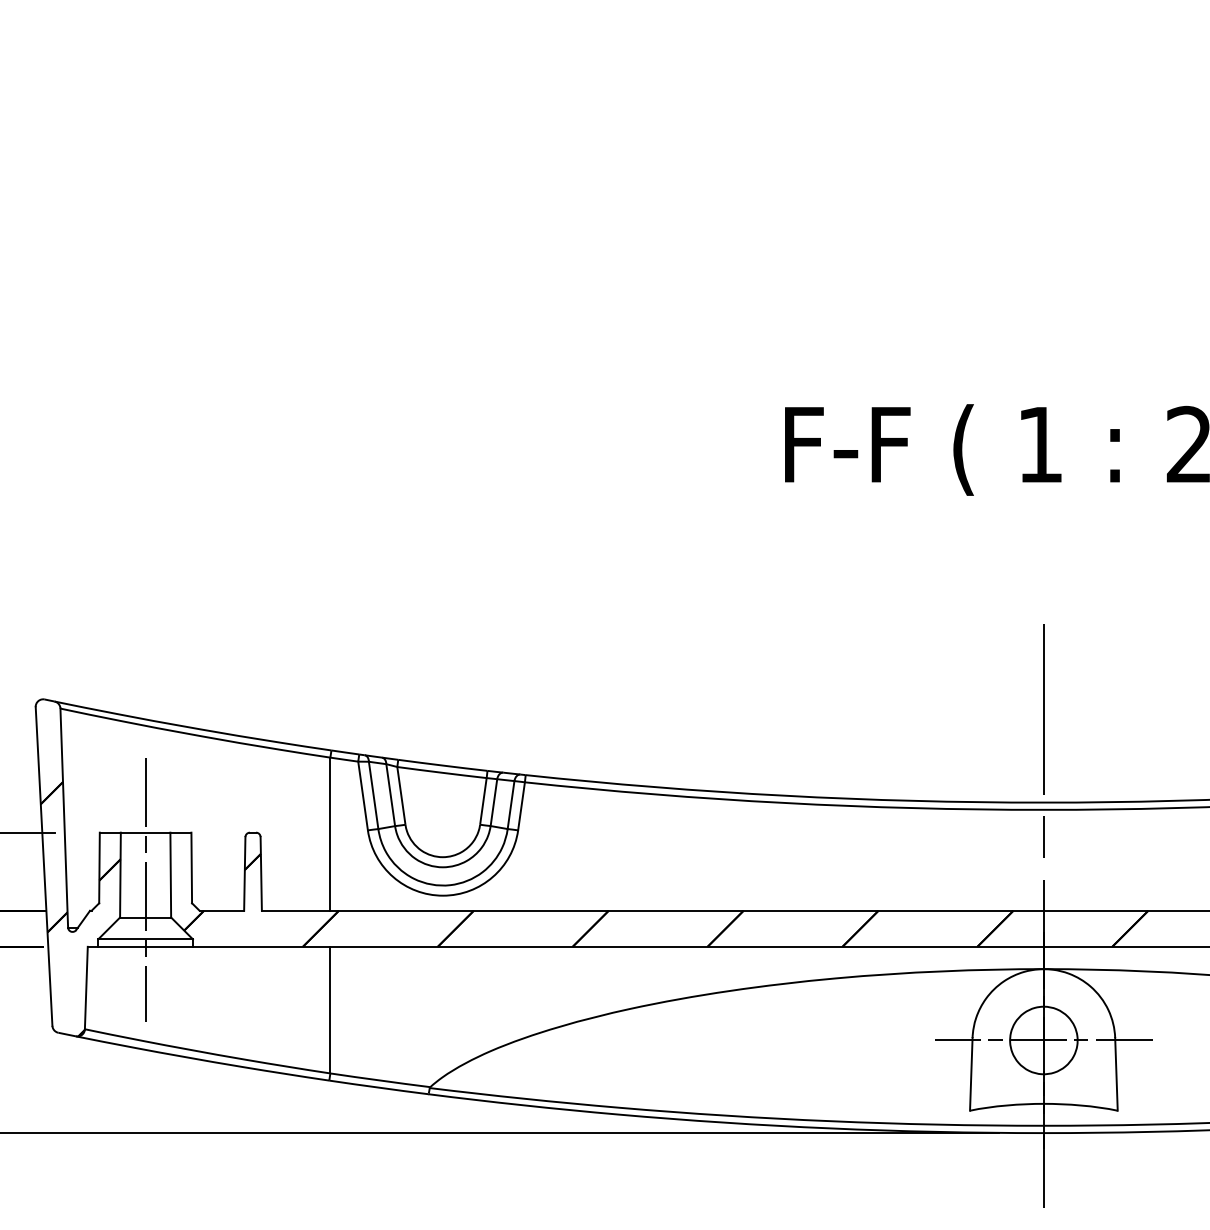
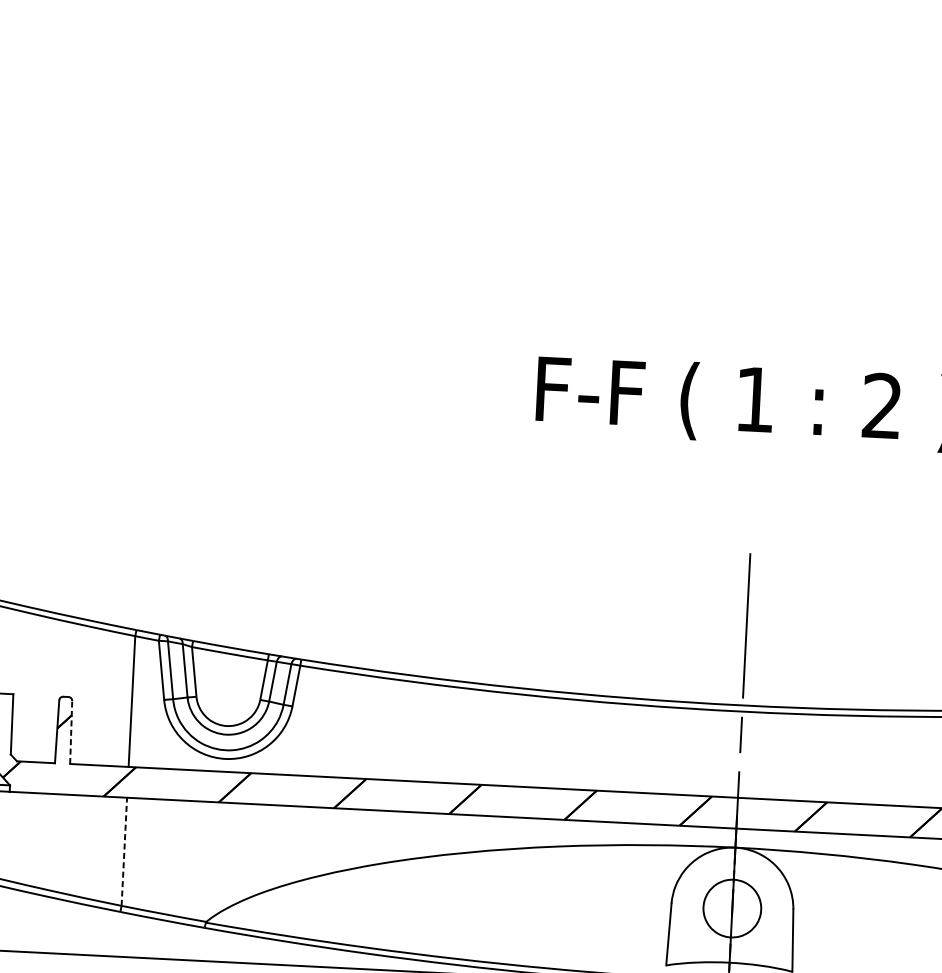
line: (261, 873) -> (71, 732), solid -> dashed
line: (330, 1009) -> (124, 851), solid -> dashed
line: (1043, 1040) -> (732, 908), removed

